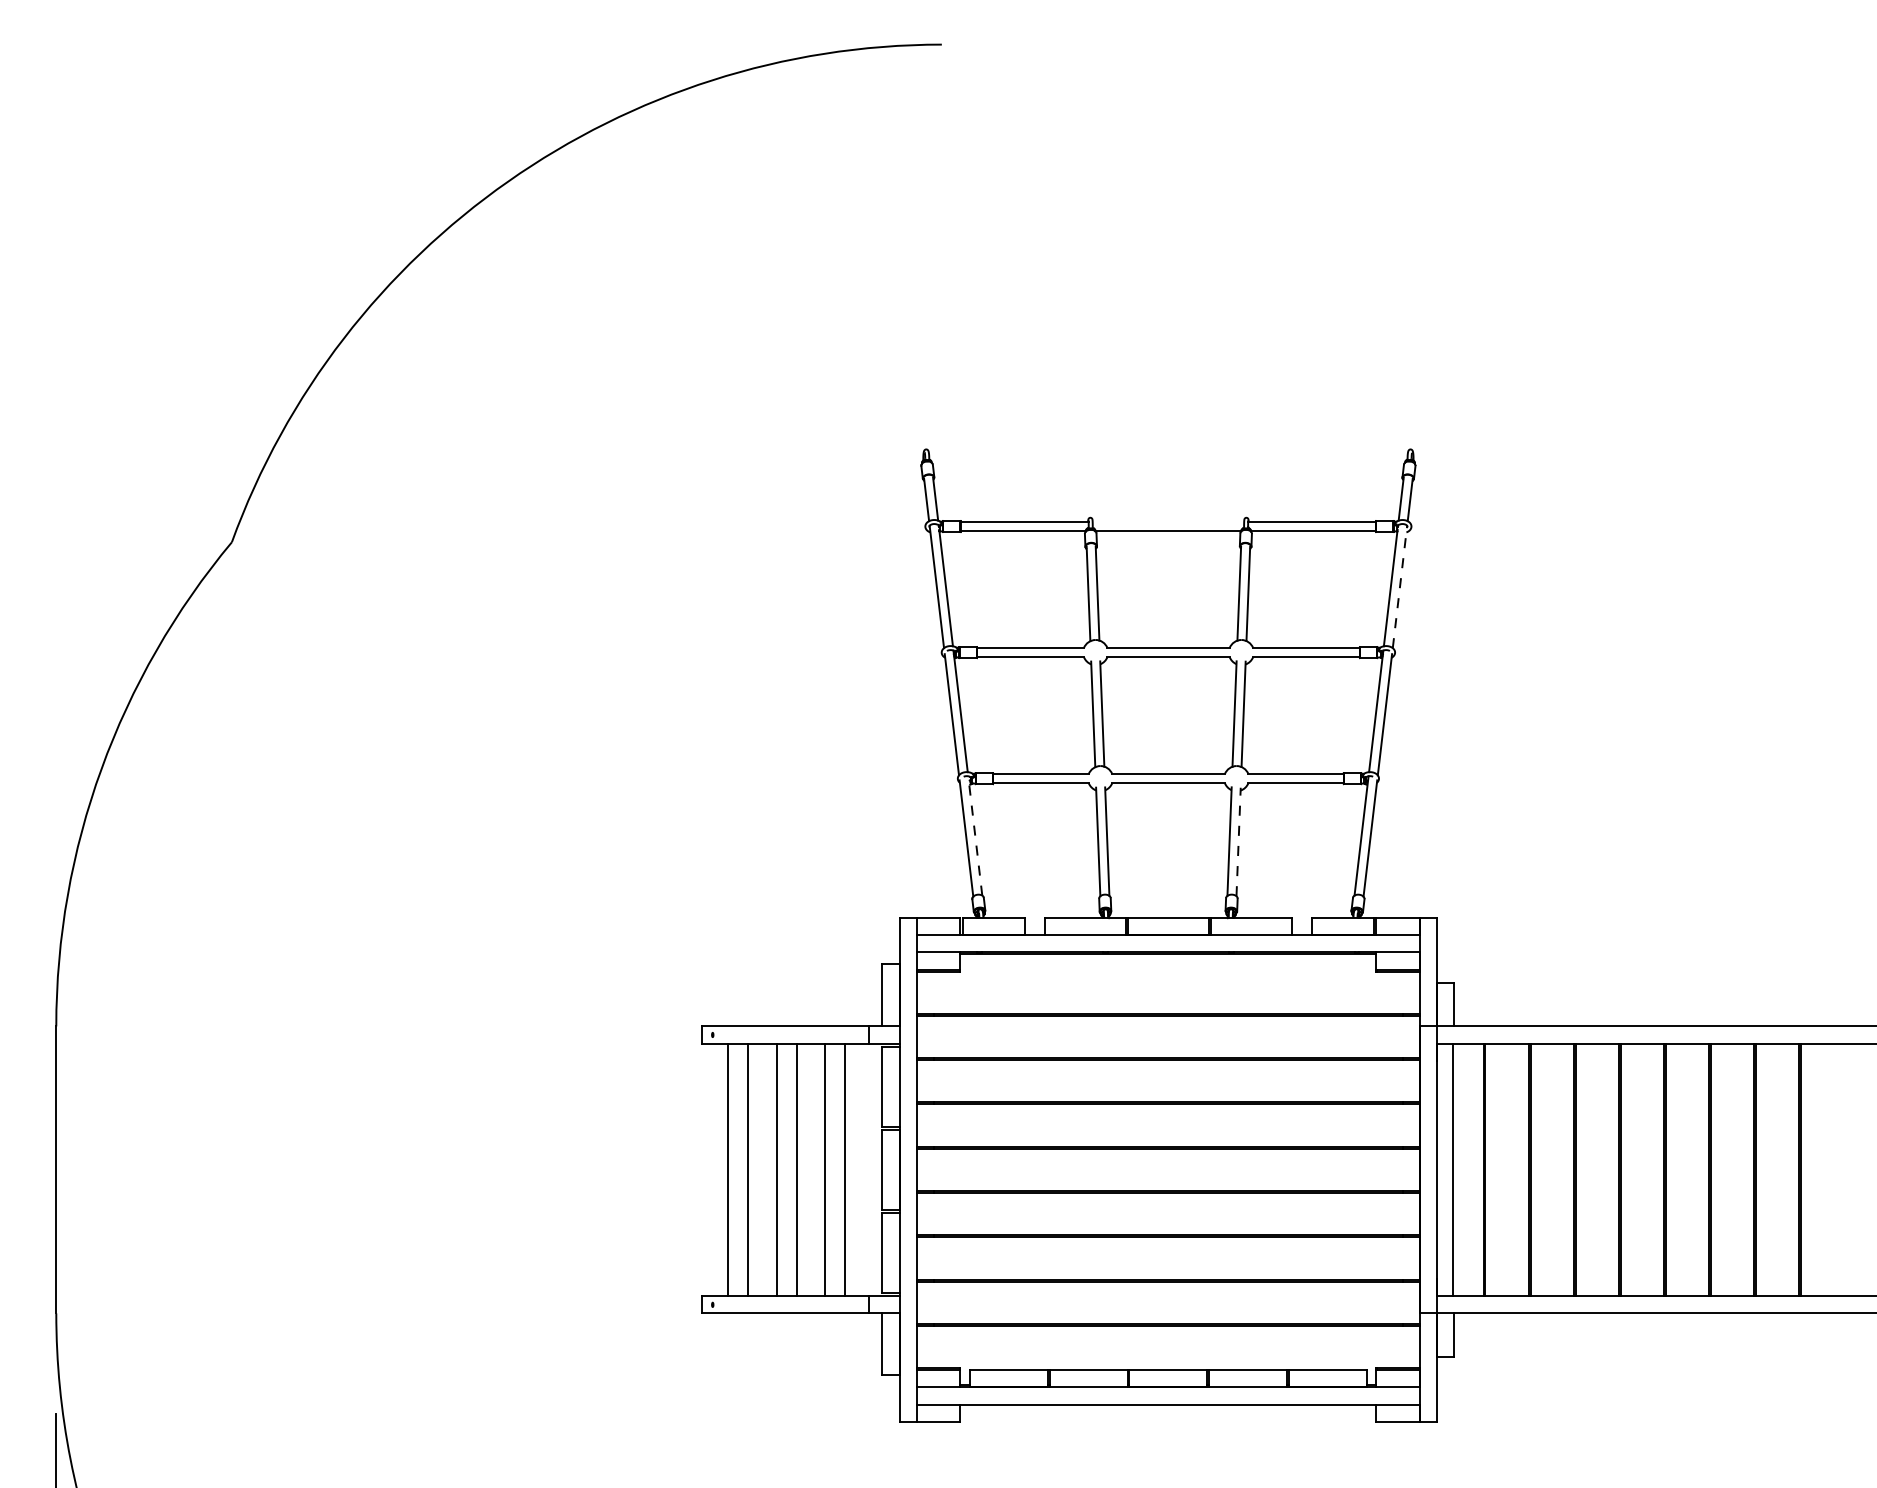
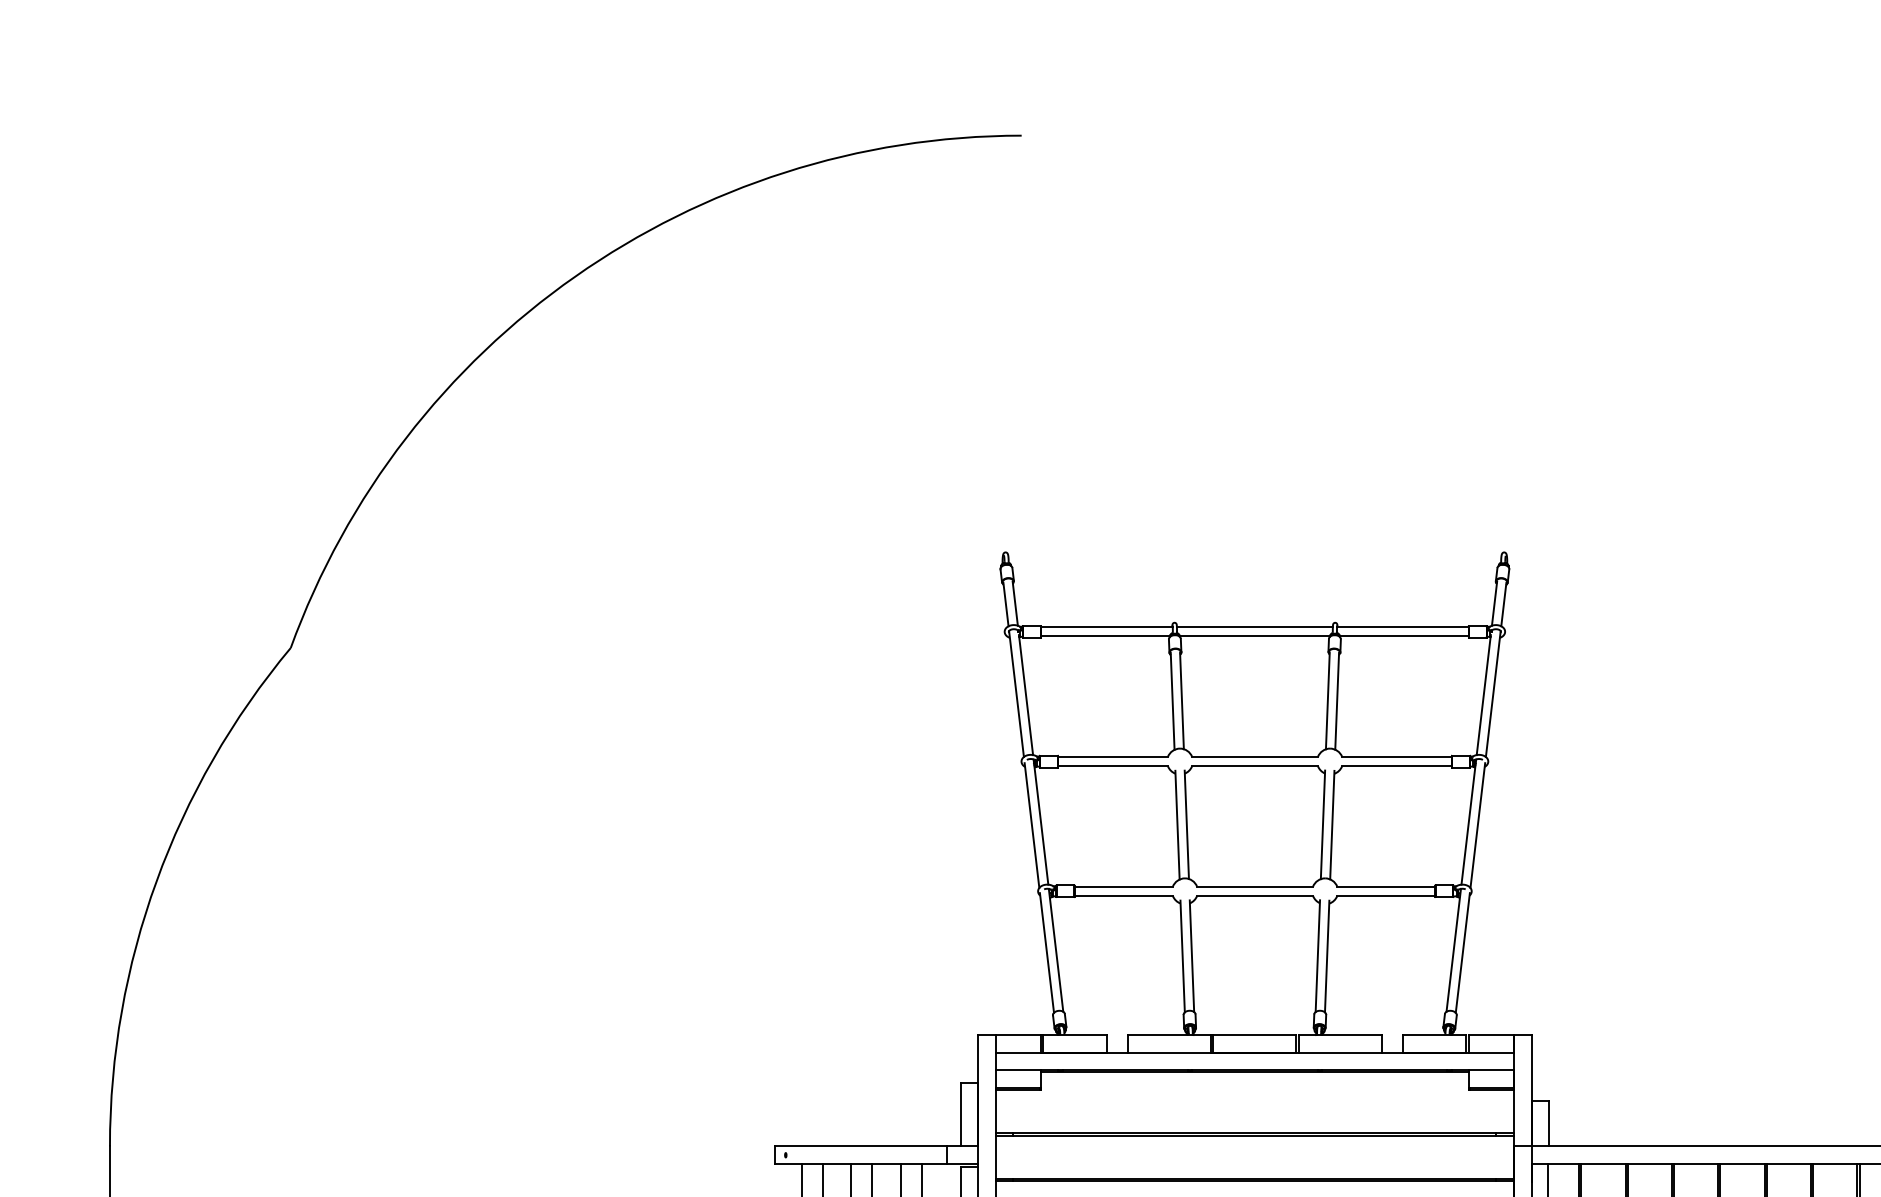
line: (1168, 522) -> (1254, 627), added
line: (1399, 586) -> (1492, 693), dashed -> solid
line: (975, 835) -> (1056, 949), dashed -> solid
line: (1238, 841) -> (1327, 956), dashed -> solid

